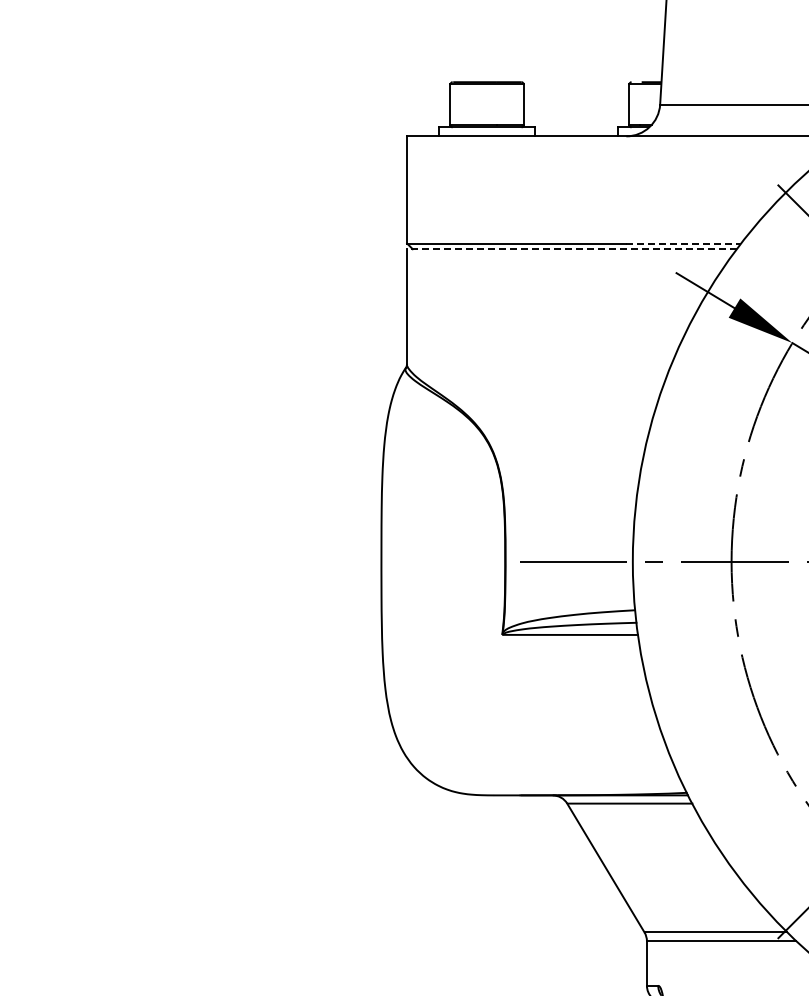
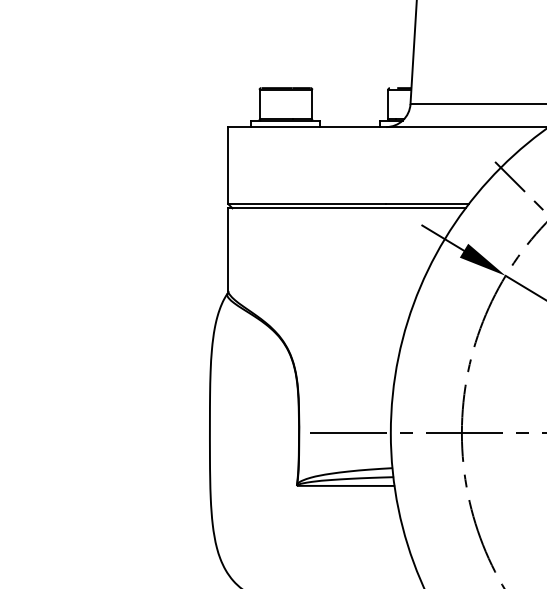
line: (684, 243) -> (428, 204), dashed -> solid
line: (571, 249) -> (346, 208), dashed -> solid

